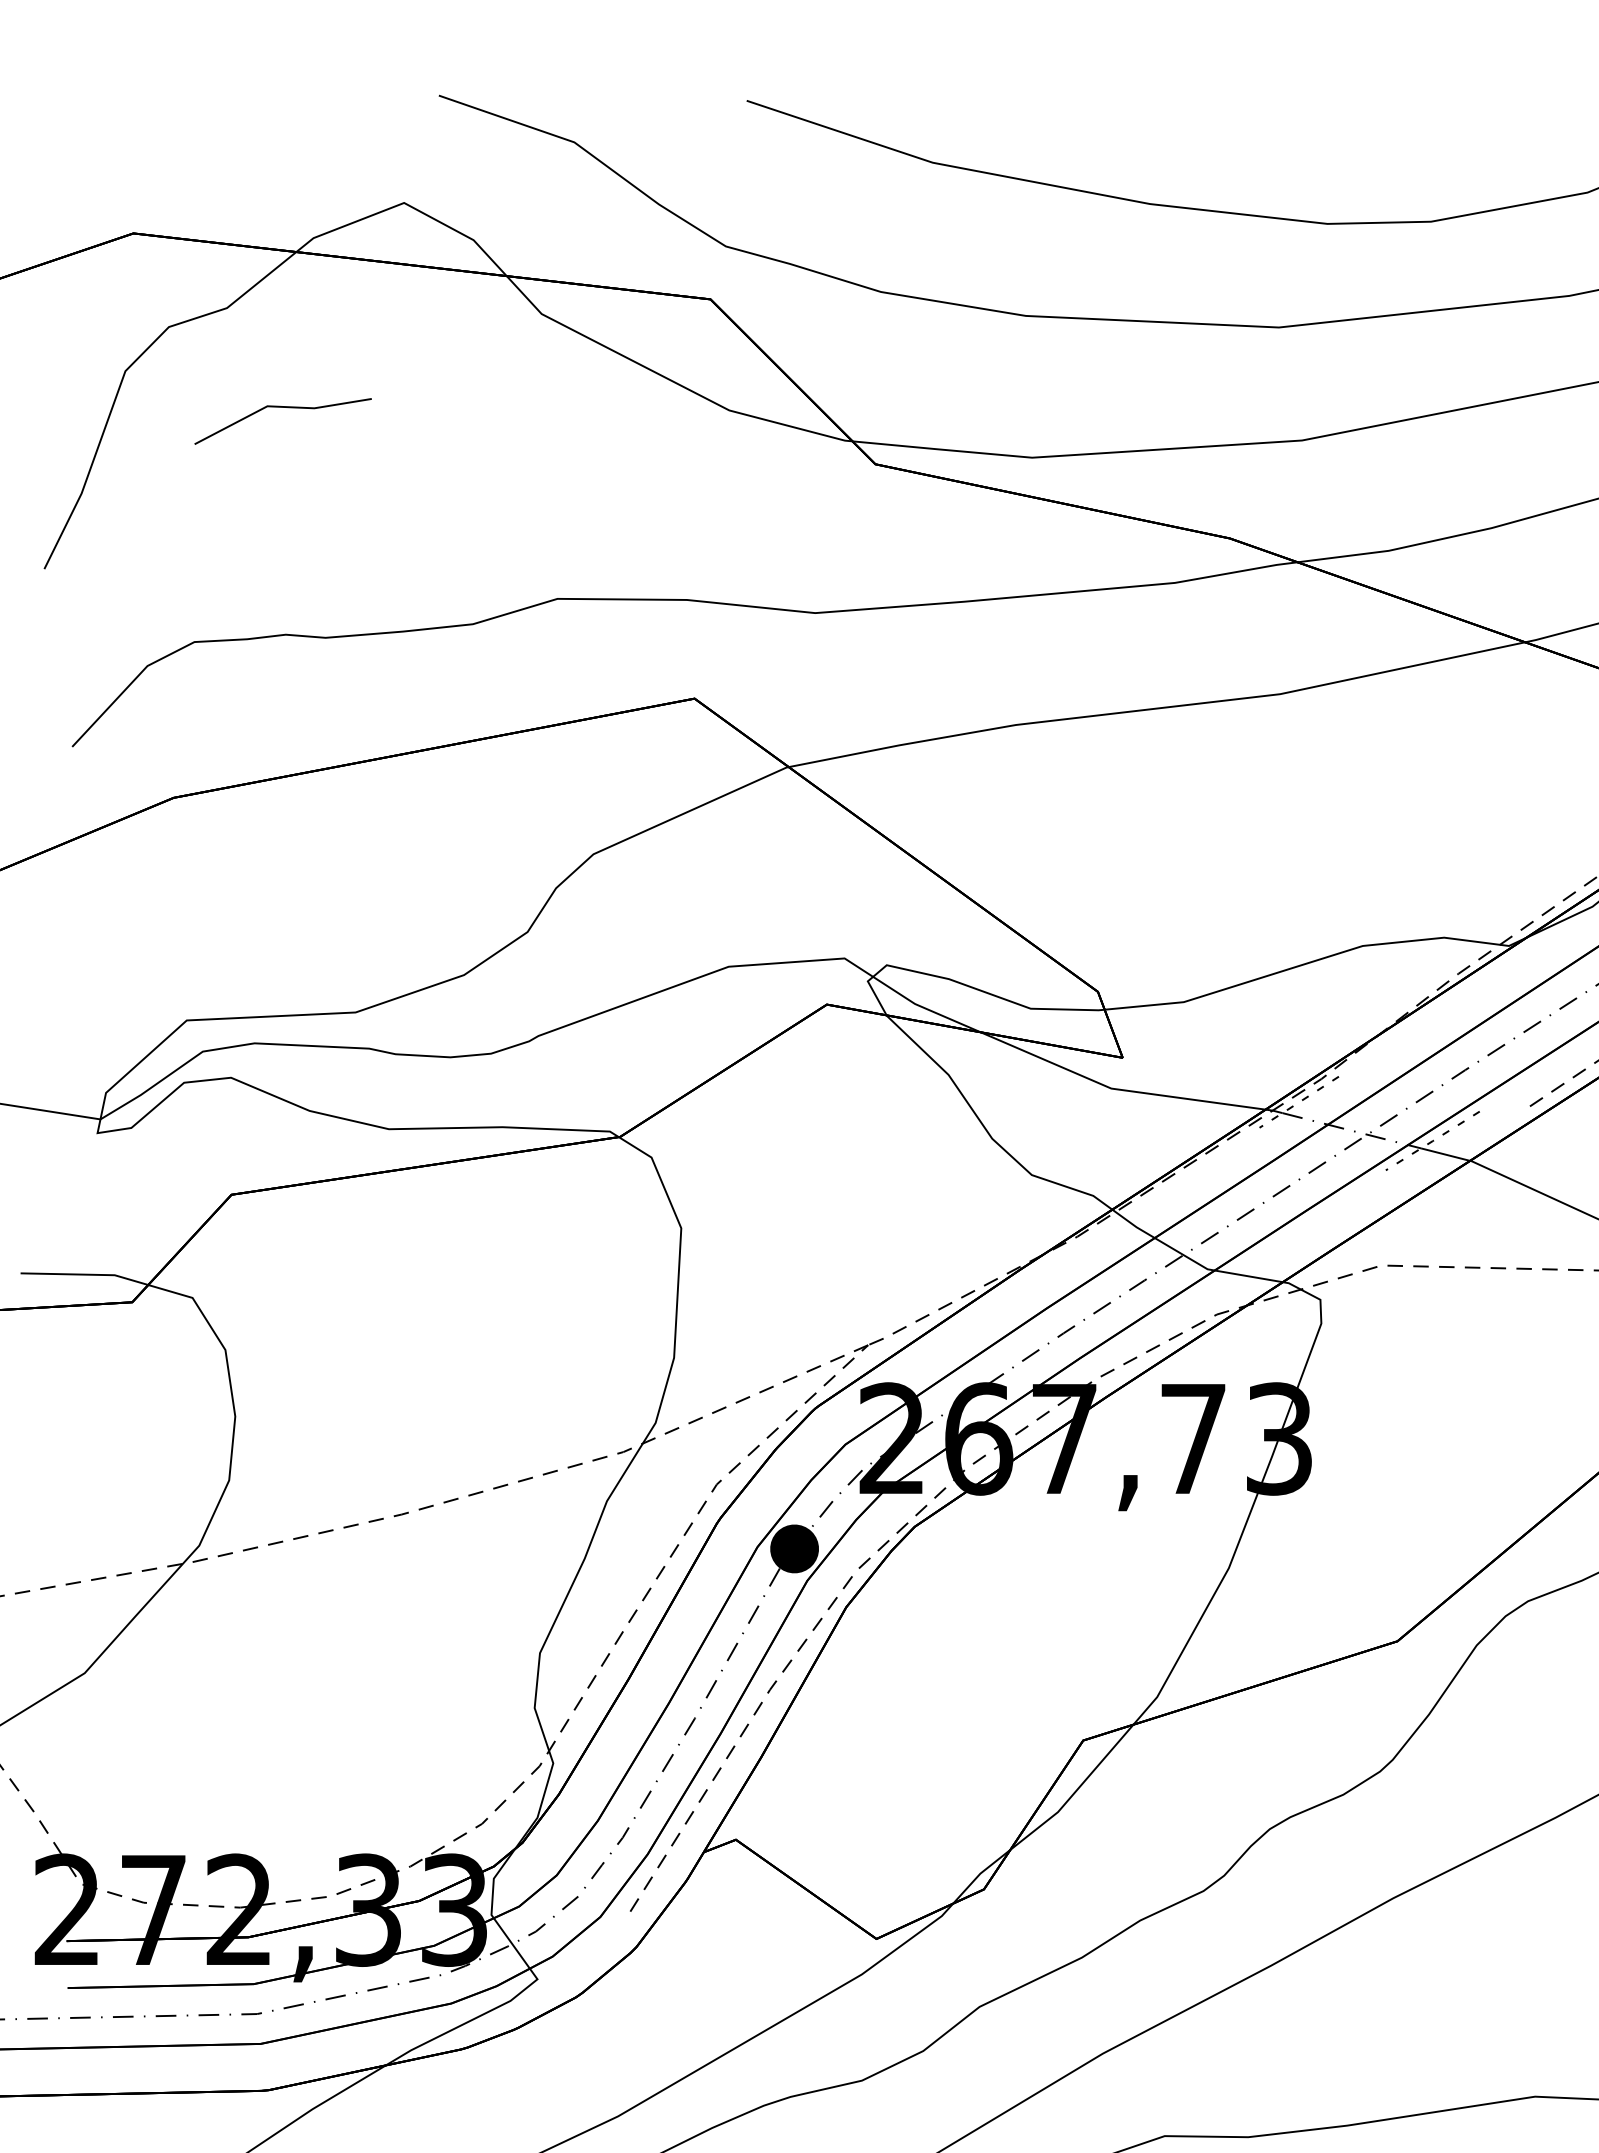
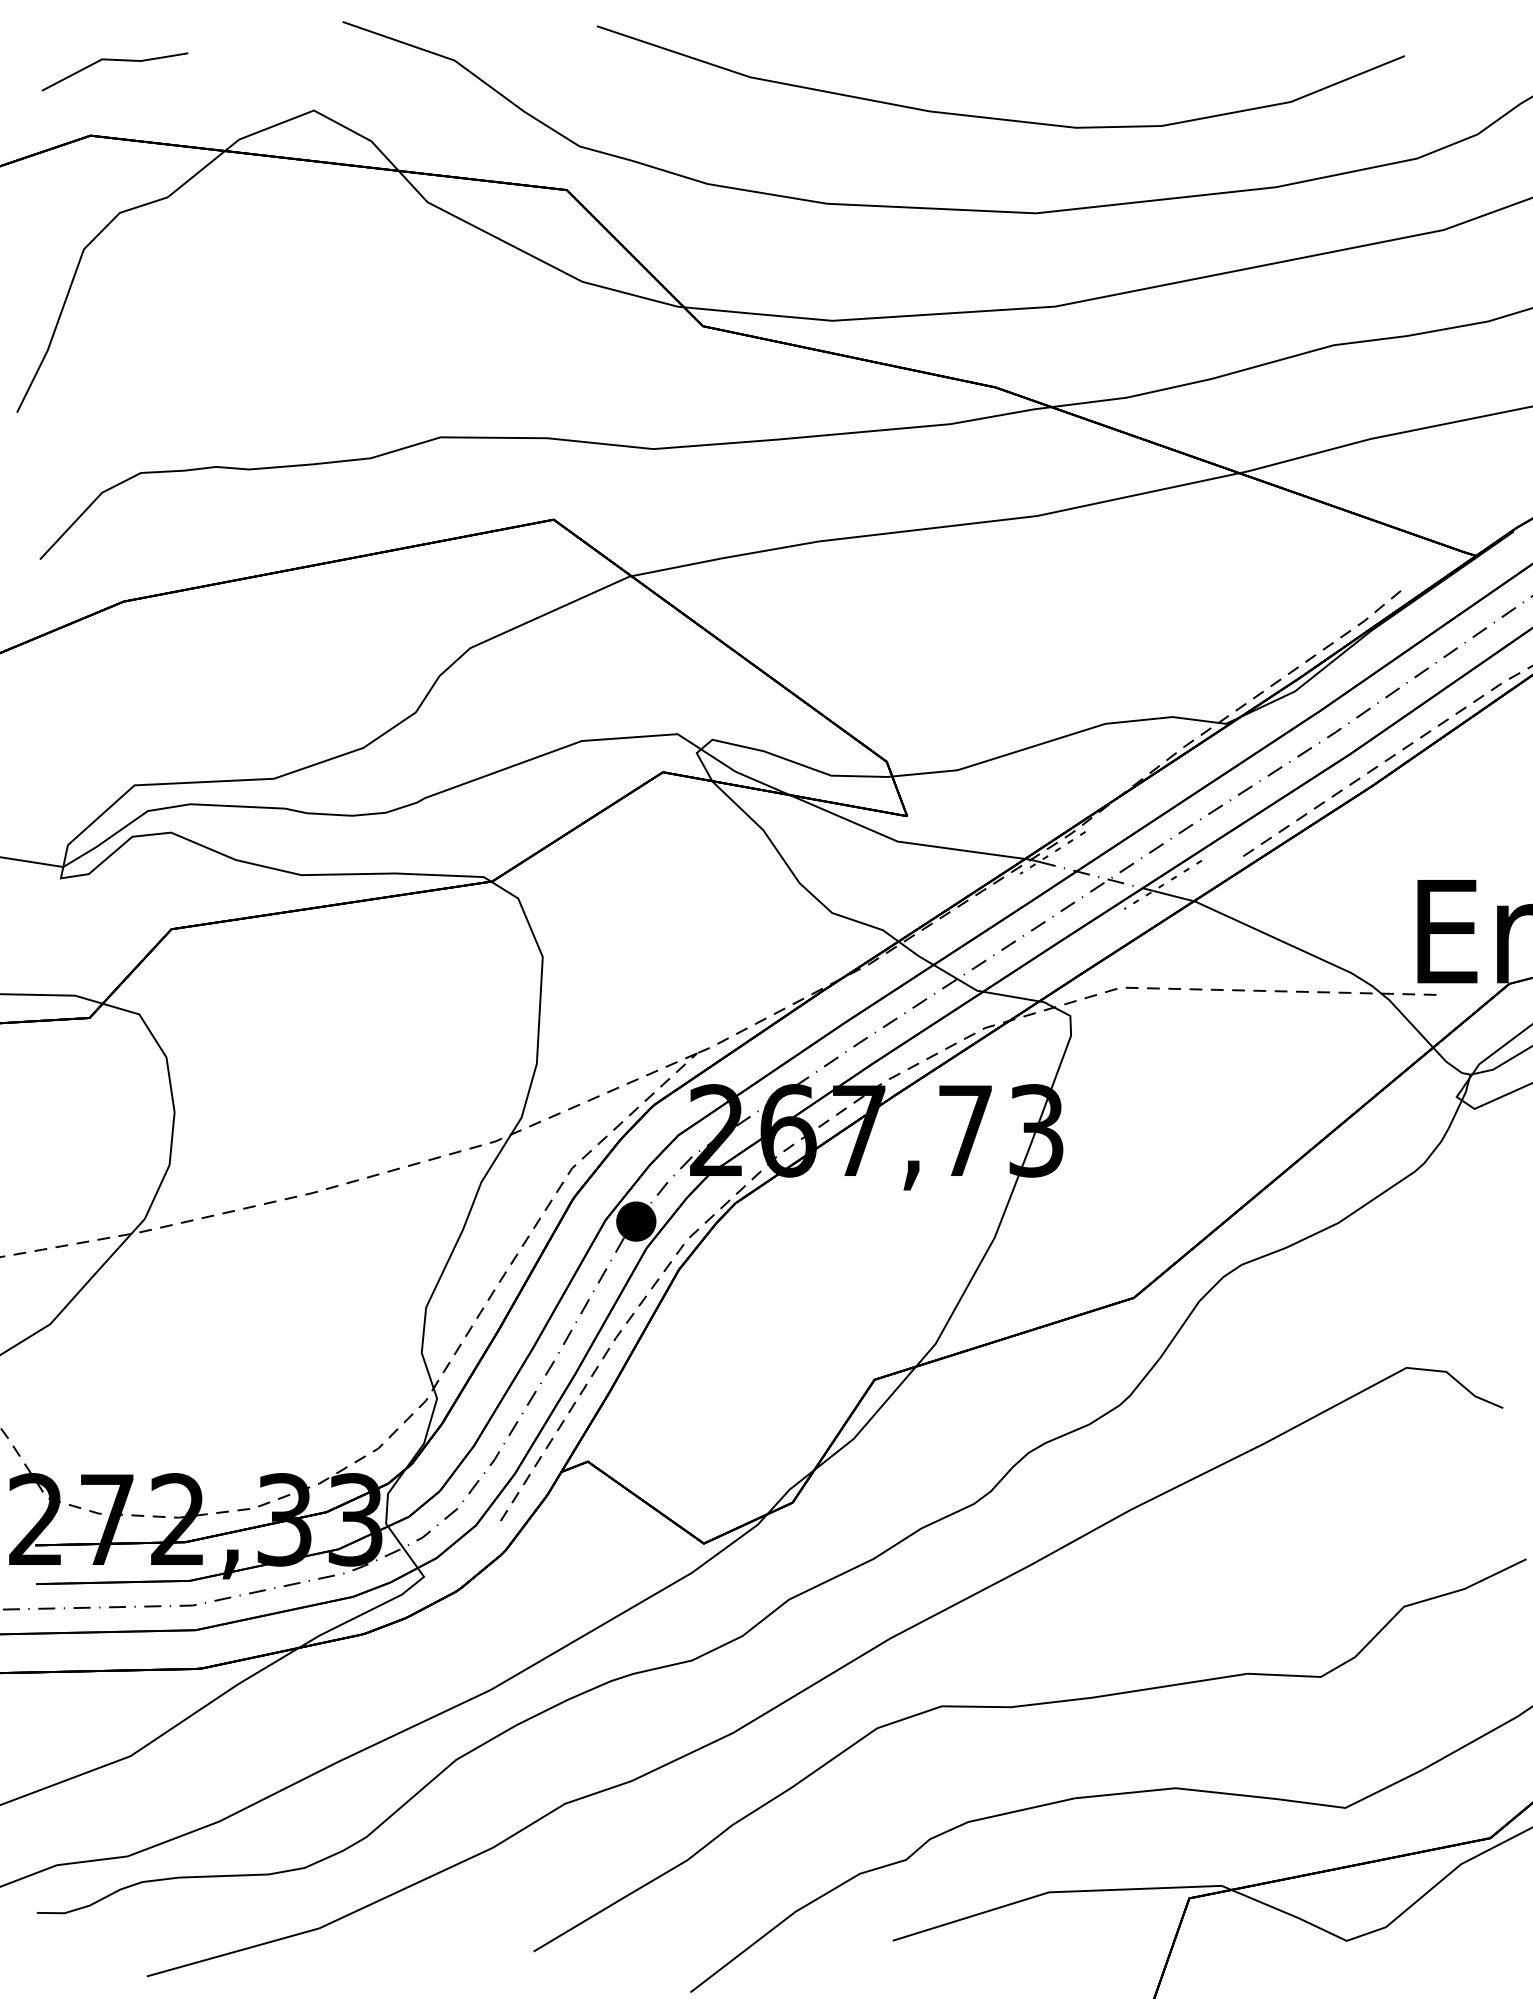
line: (283, 407) -> (115, 60), moved

